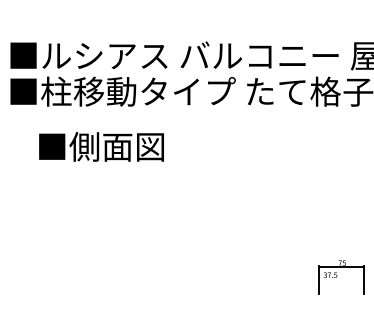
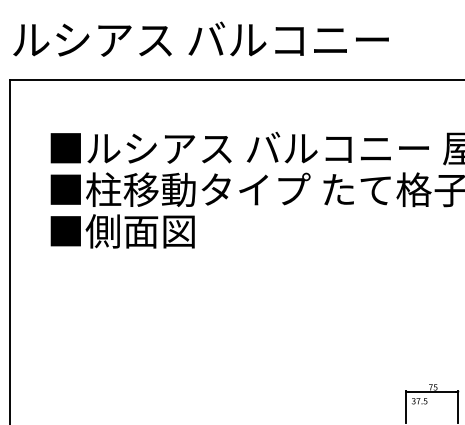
text: (101, 147) -> (122, 231), moved

